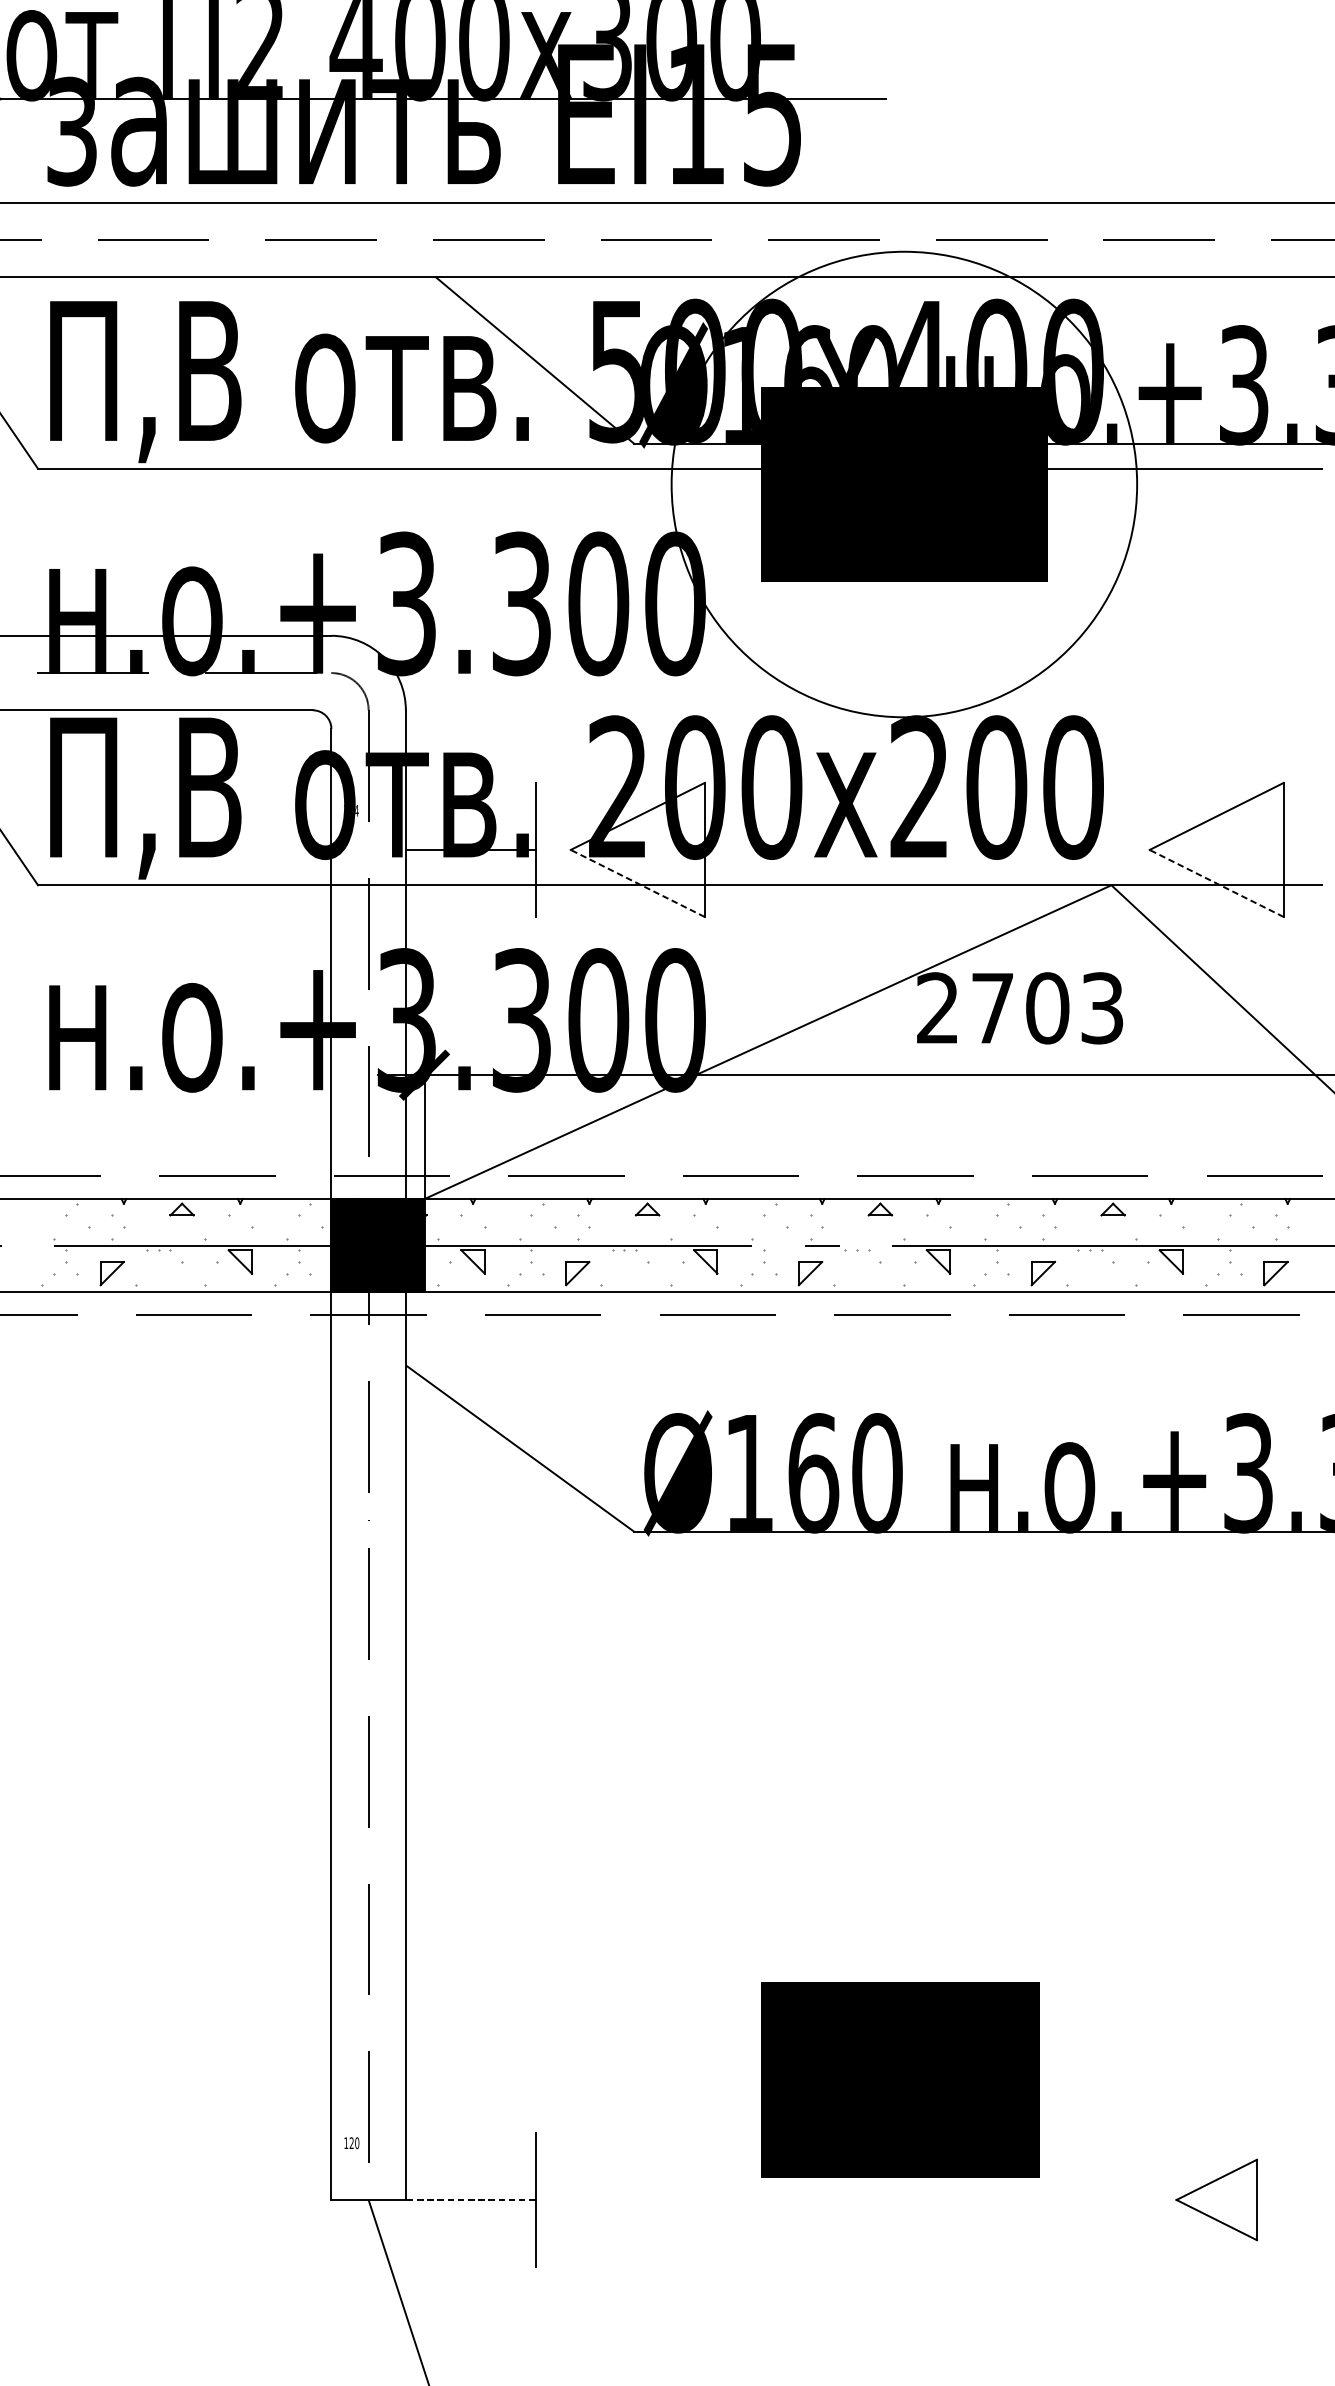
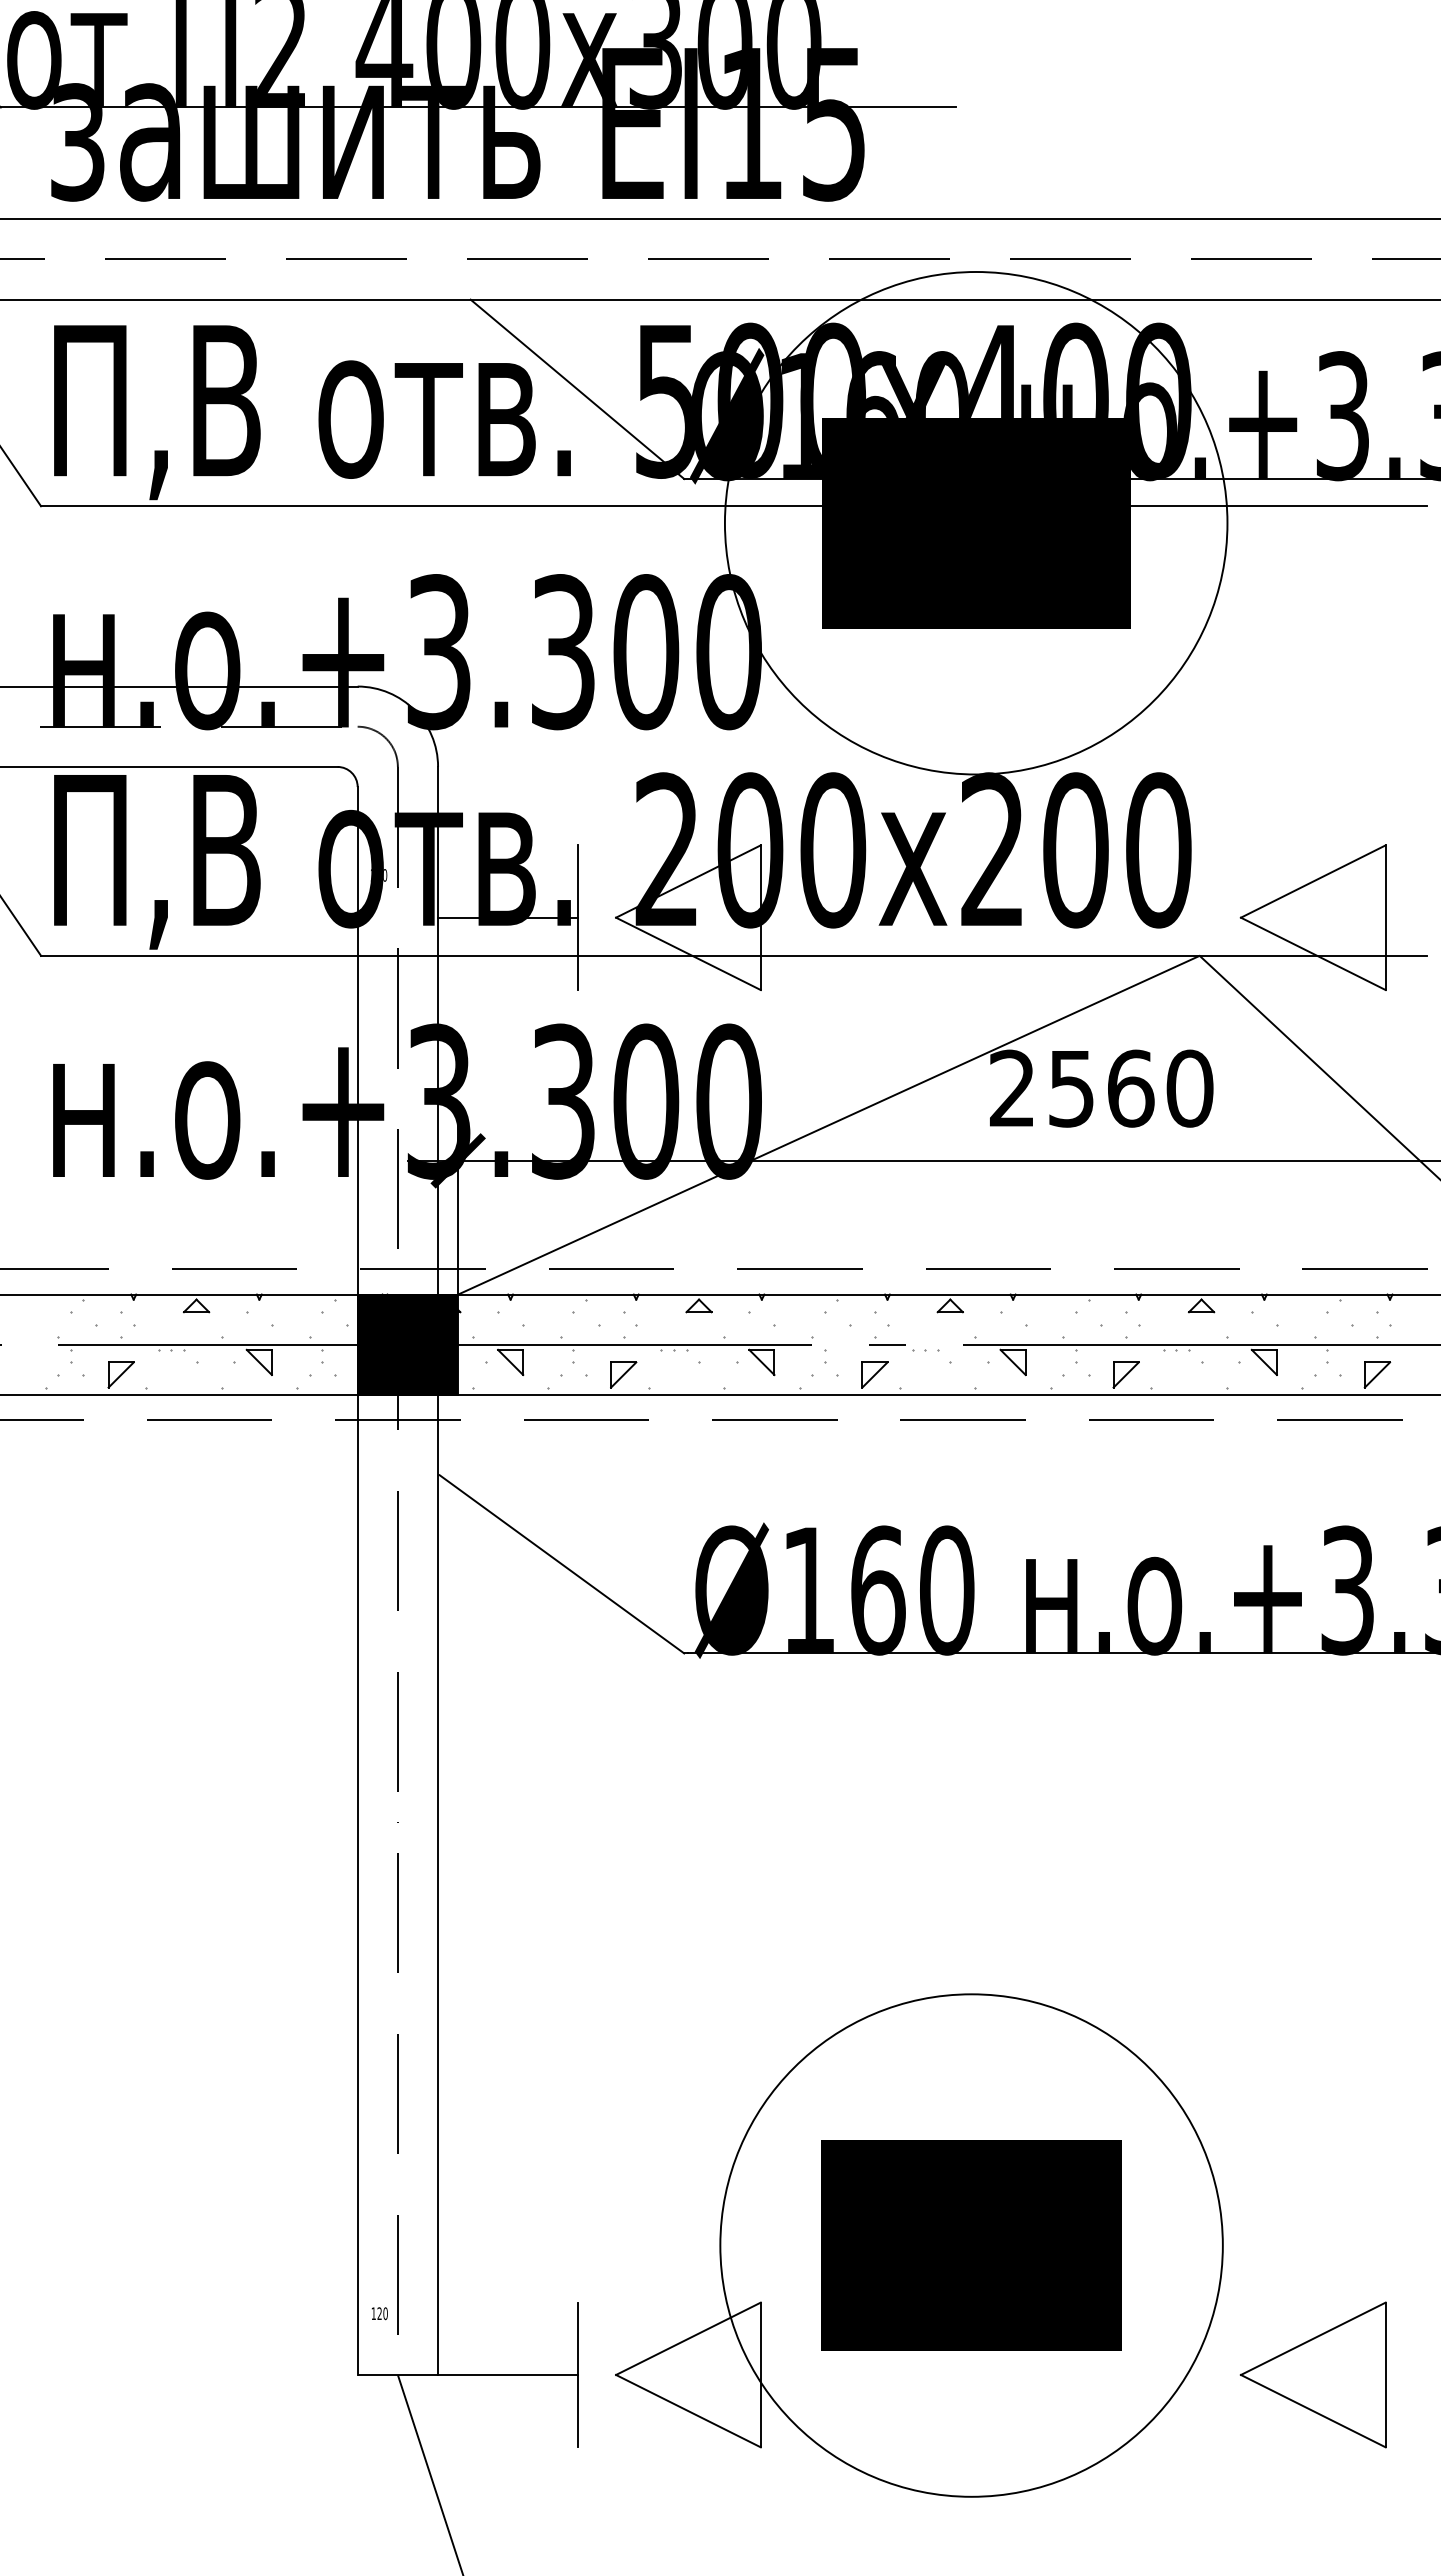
text: (351, 810) -> (379, 875), 154 -> 240
line: (637, 883) -> (688, 953), dashed -> solid
line: (1216, 883) -> (1313, 953), dashed -> solid
text: (1048, 1008) -> (1131, 1088), 2703 -> 2560
part: (851, 2080) -> (919, 2245), added
line: (470, 2199) -> (507, 2374), dashed -> solid
part: (1216, 2199) -> (1313, 2374), size x1.67

